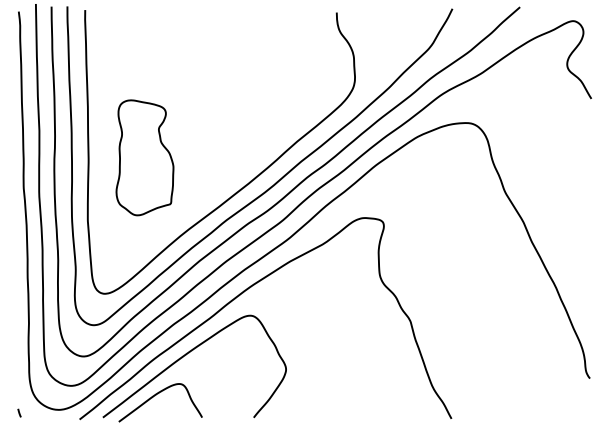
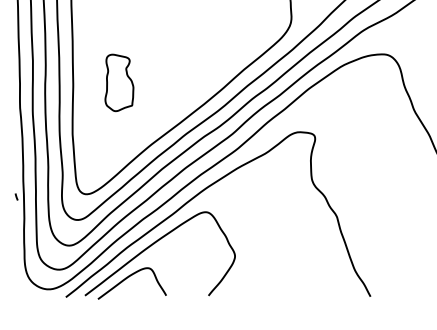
part: (144, 157) -> (119, 82), size x0.6
curve: (19, 412) -> (16, 196), moved

